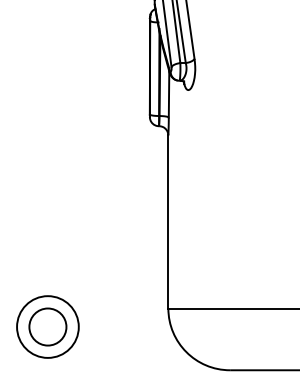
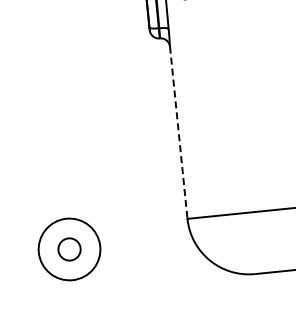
line: (168, 221) -> (178, 132), solid -> dashed
circle: (47, 326) -> (69, 248), size x0.6

